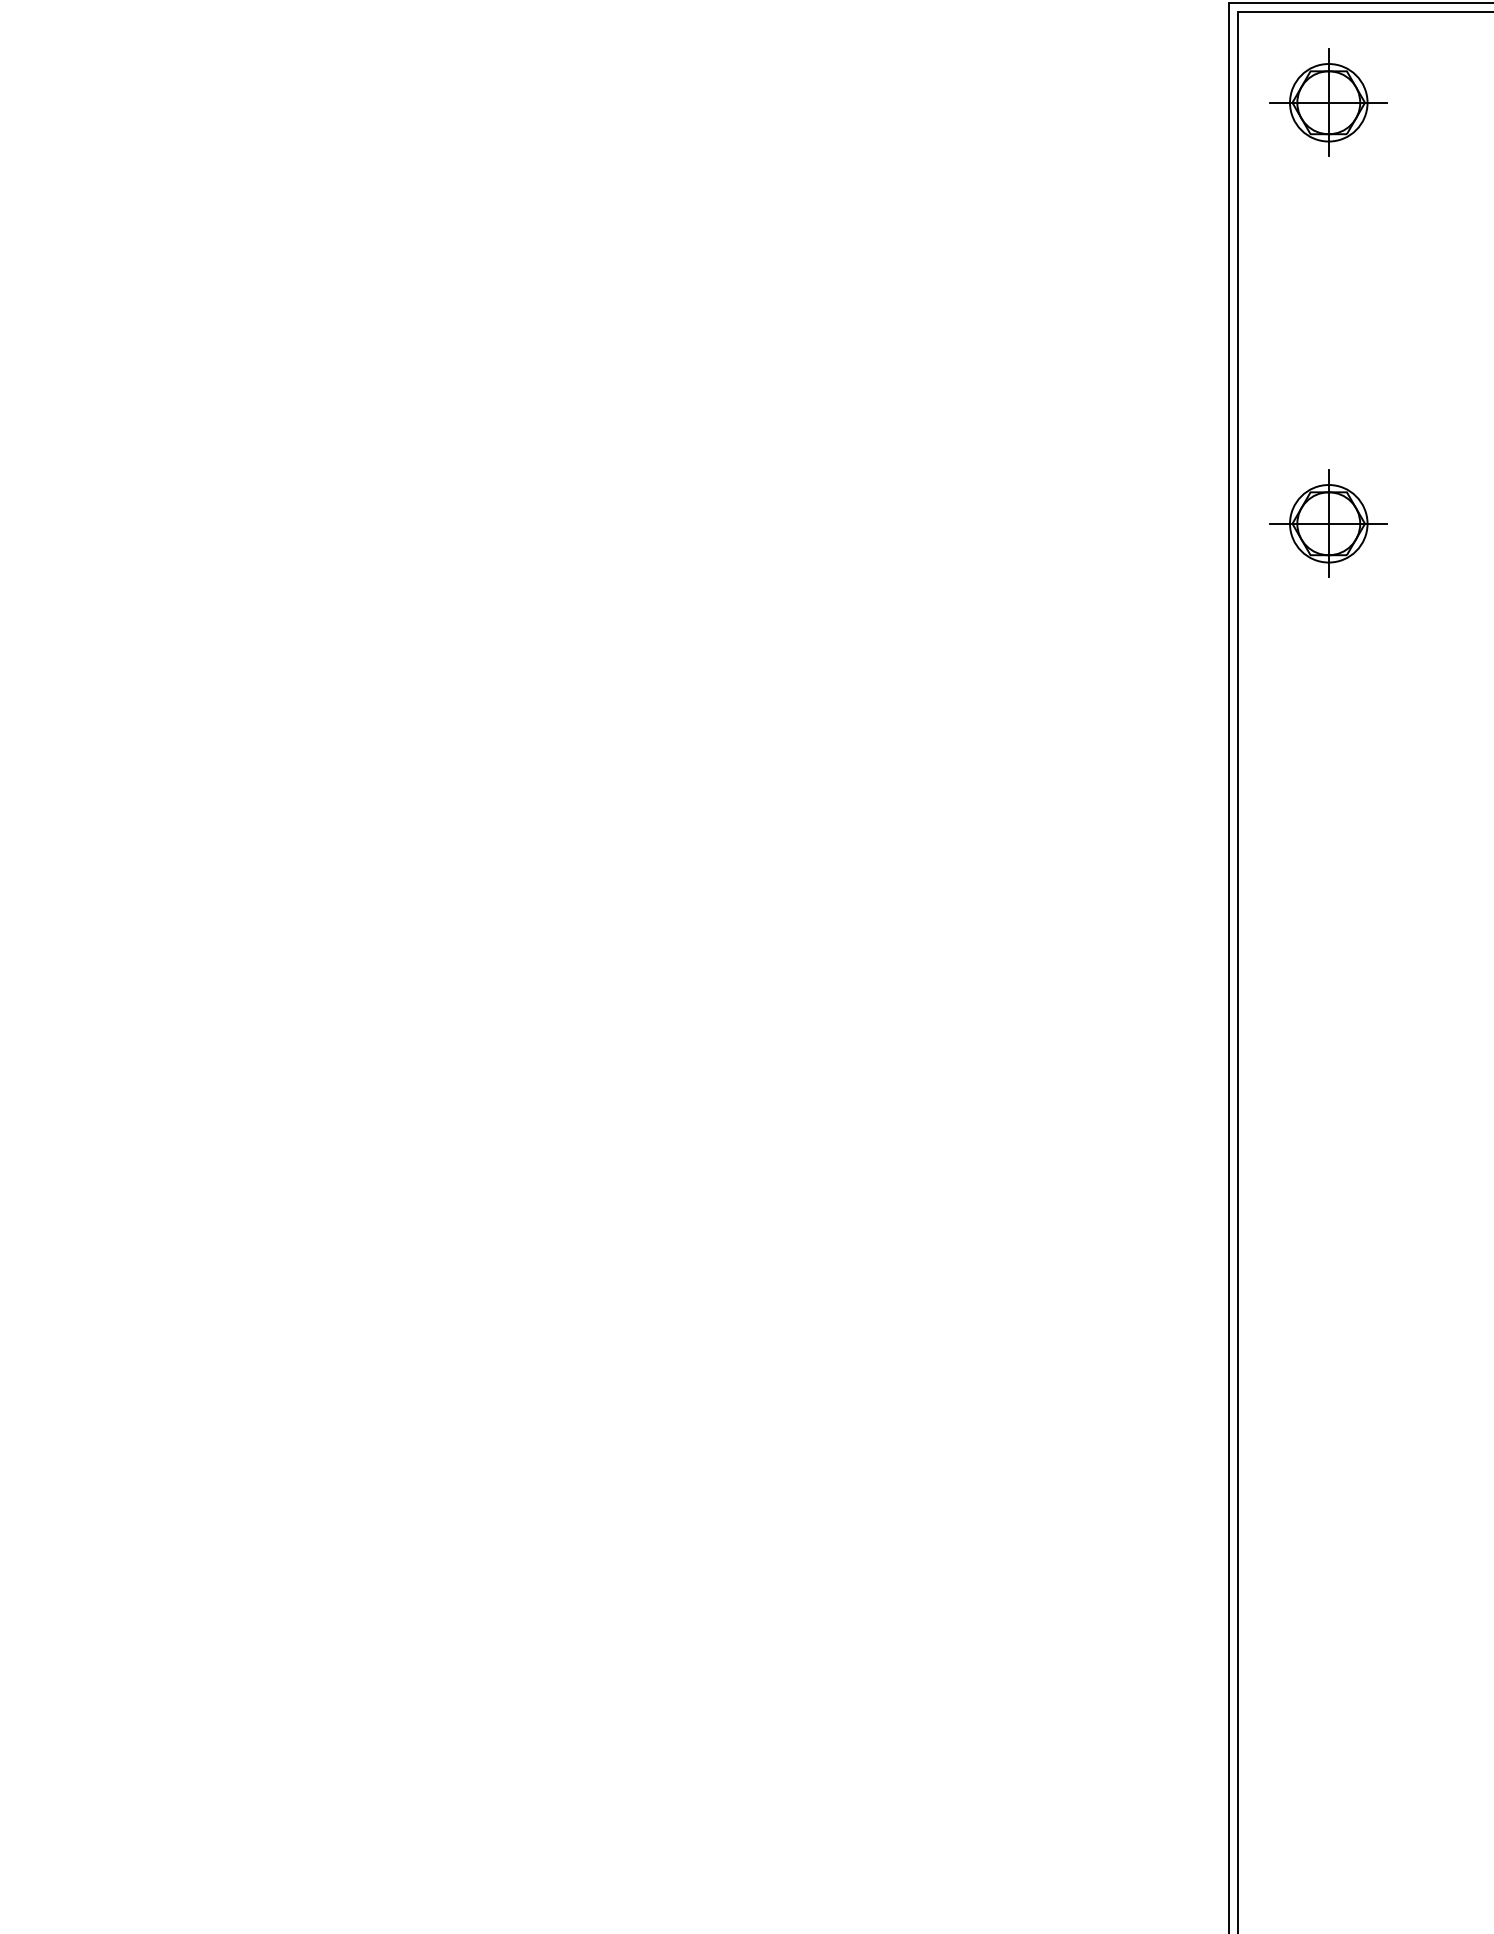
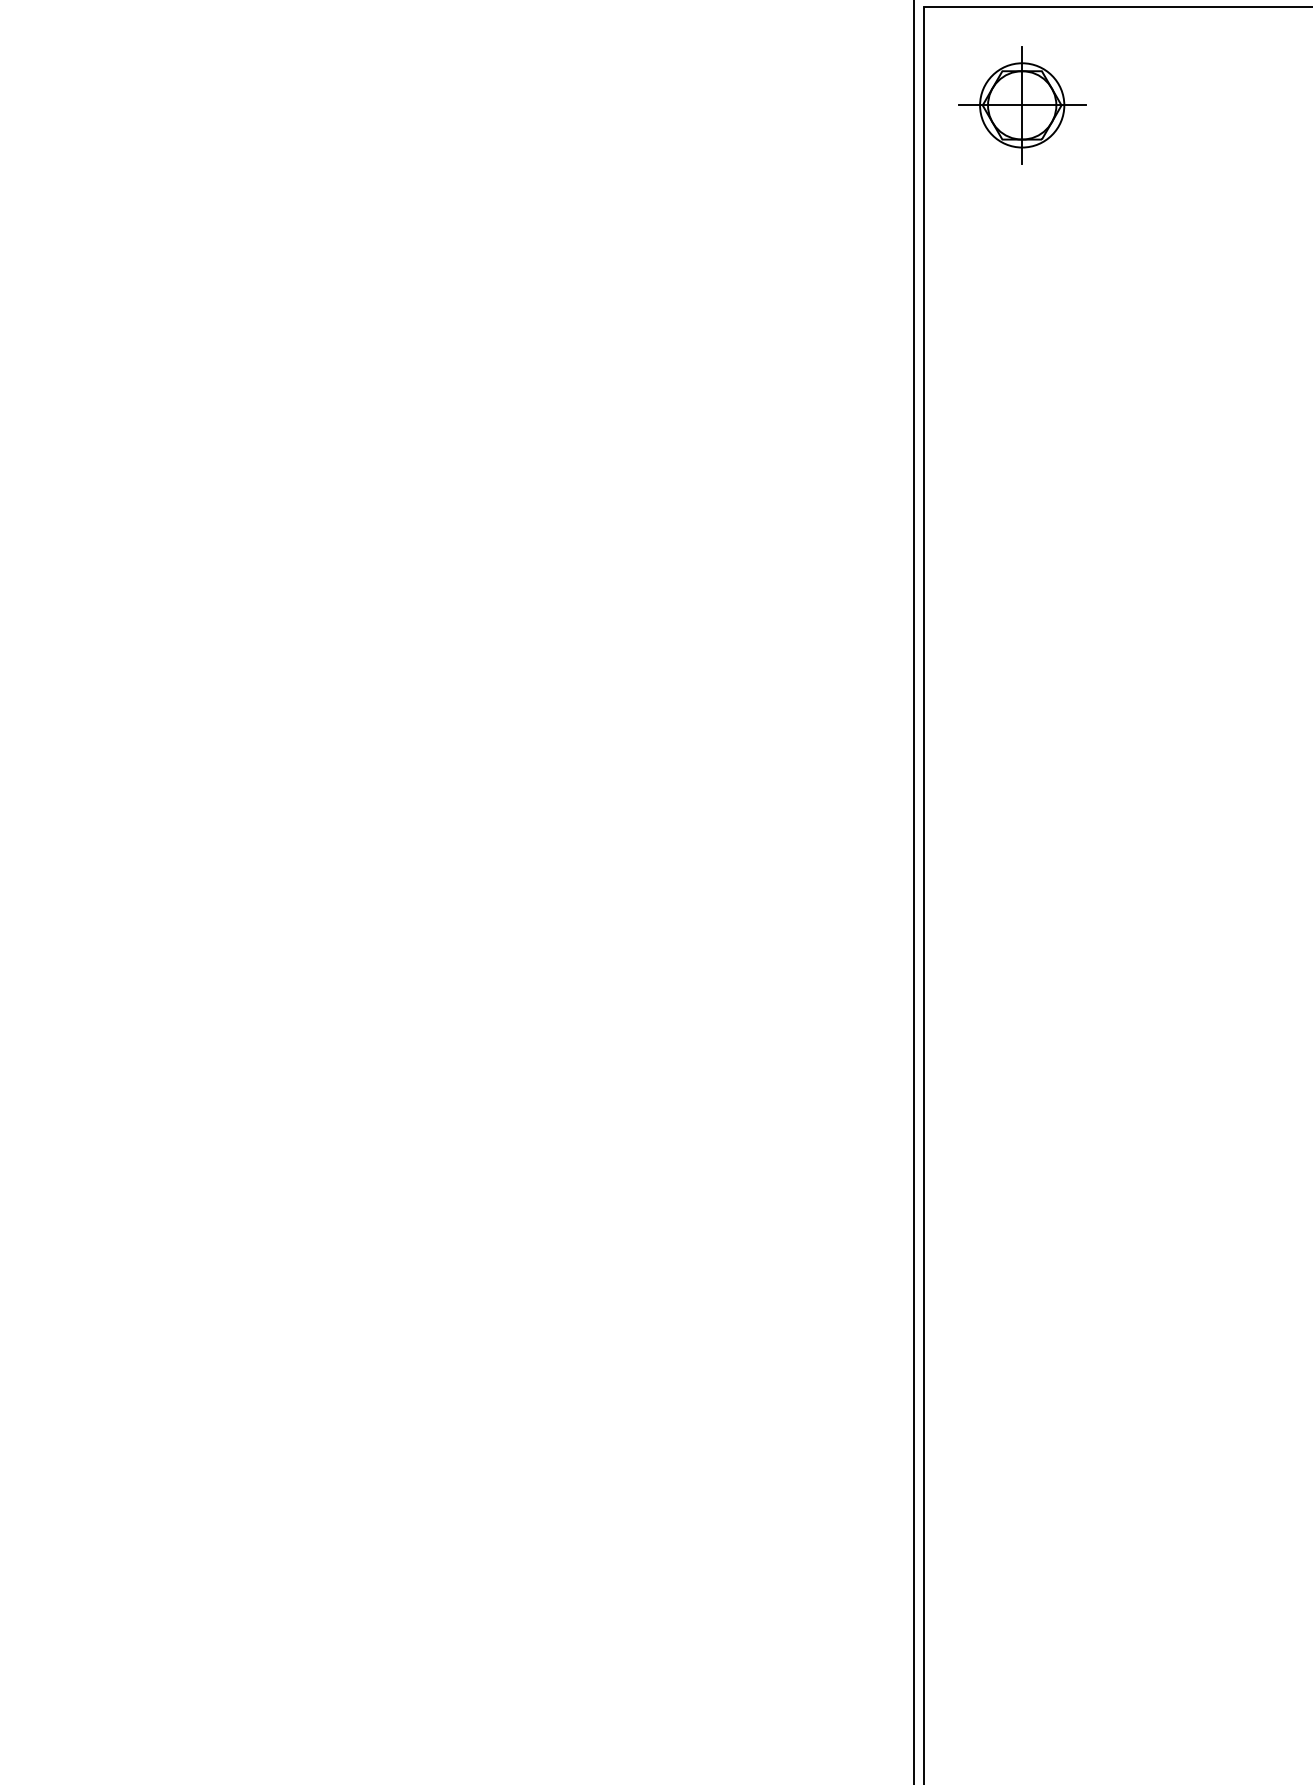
part: (1328, 523) -> (1021, 562), removed

